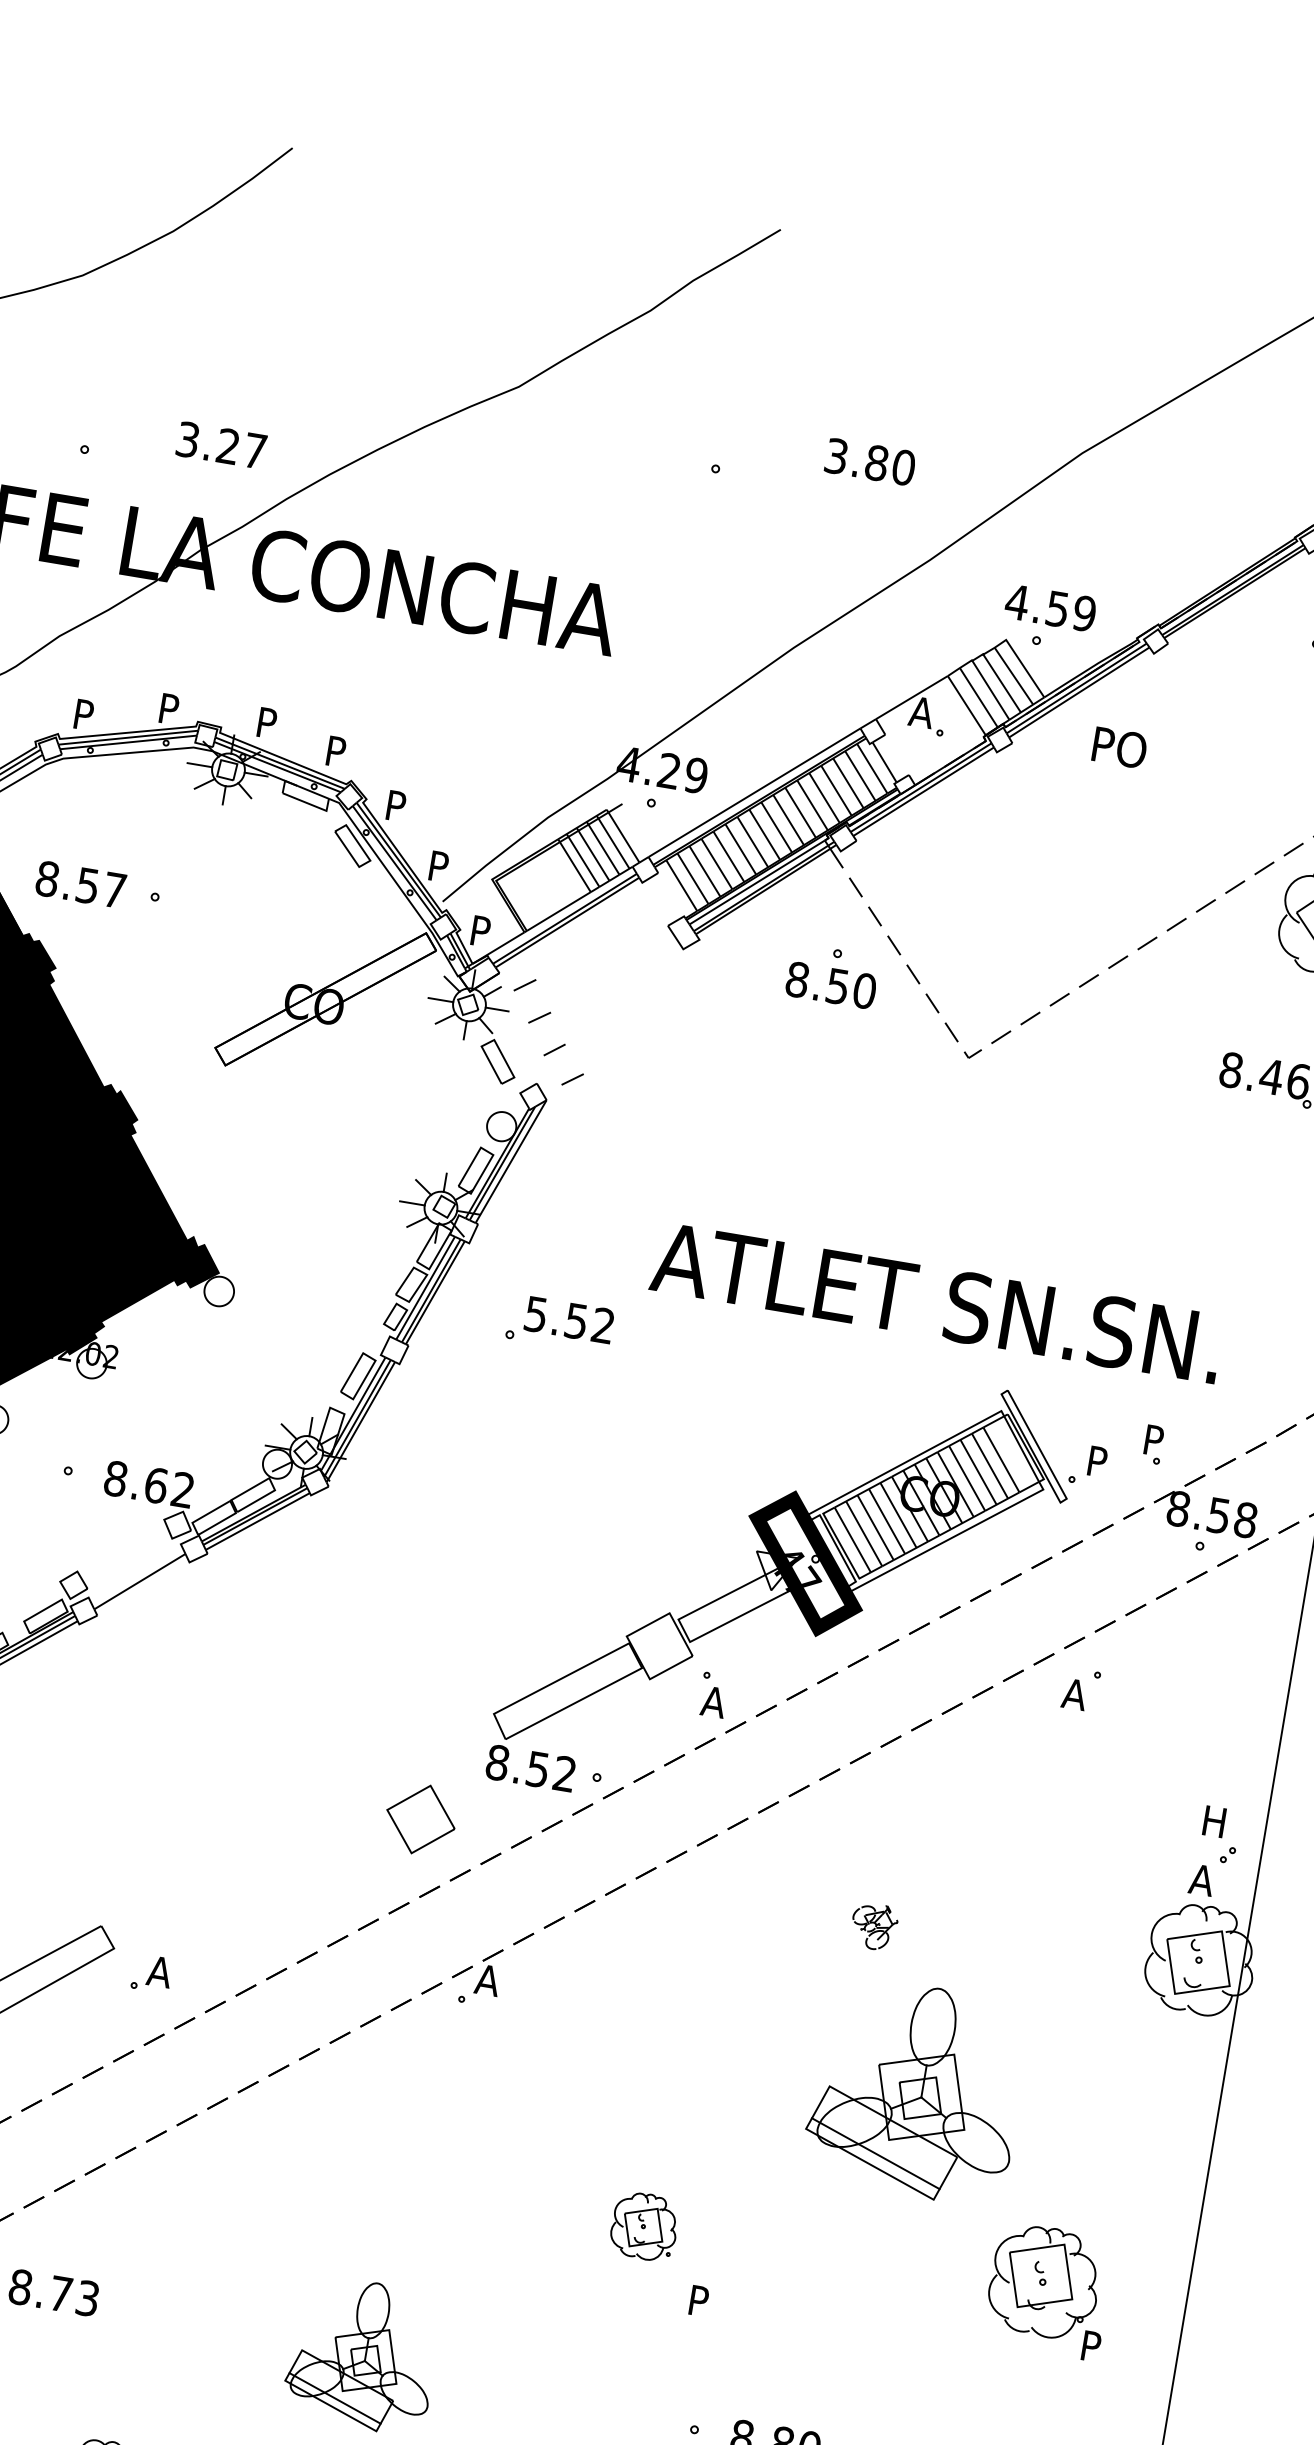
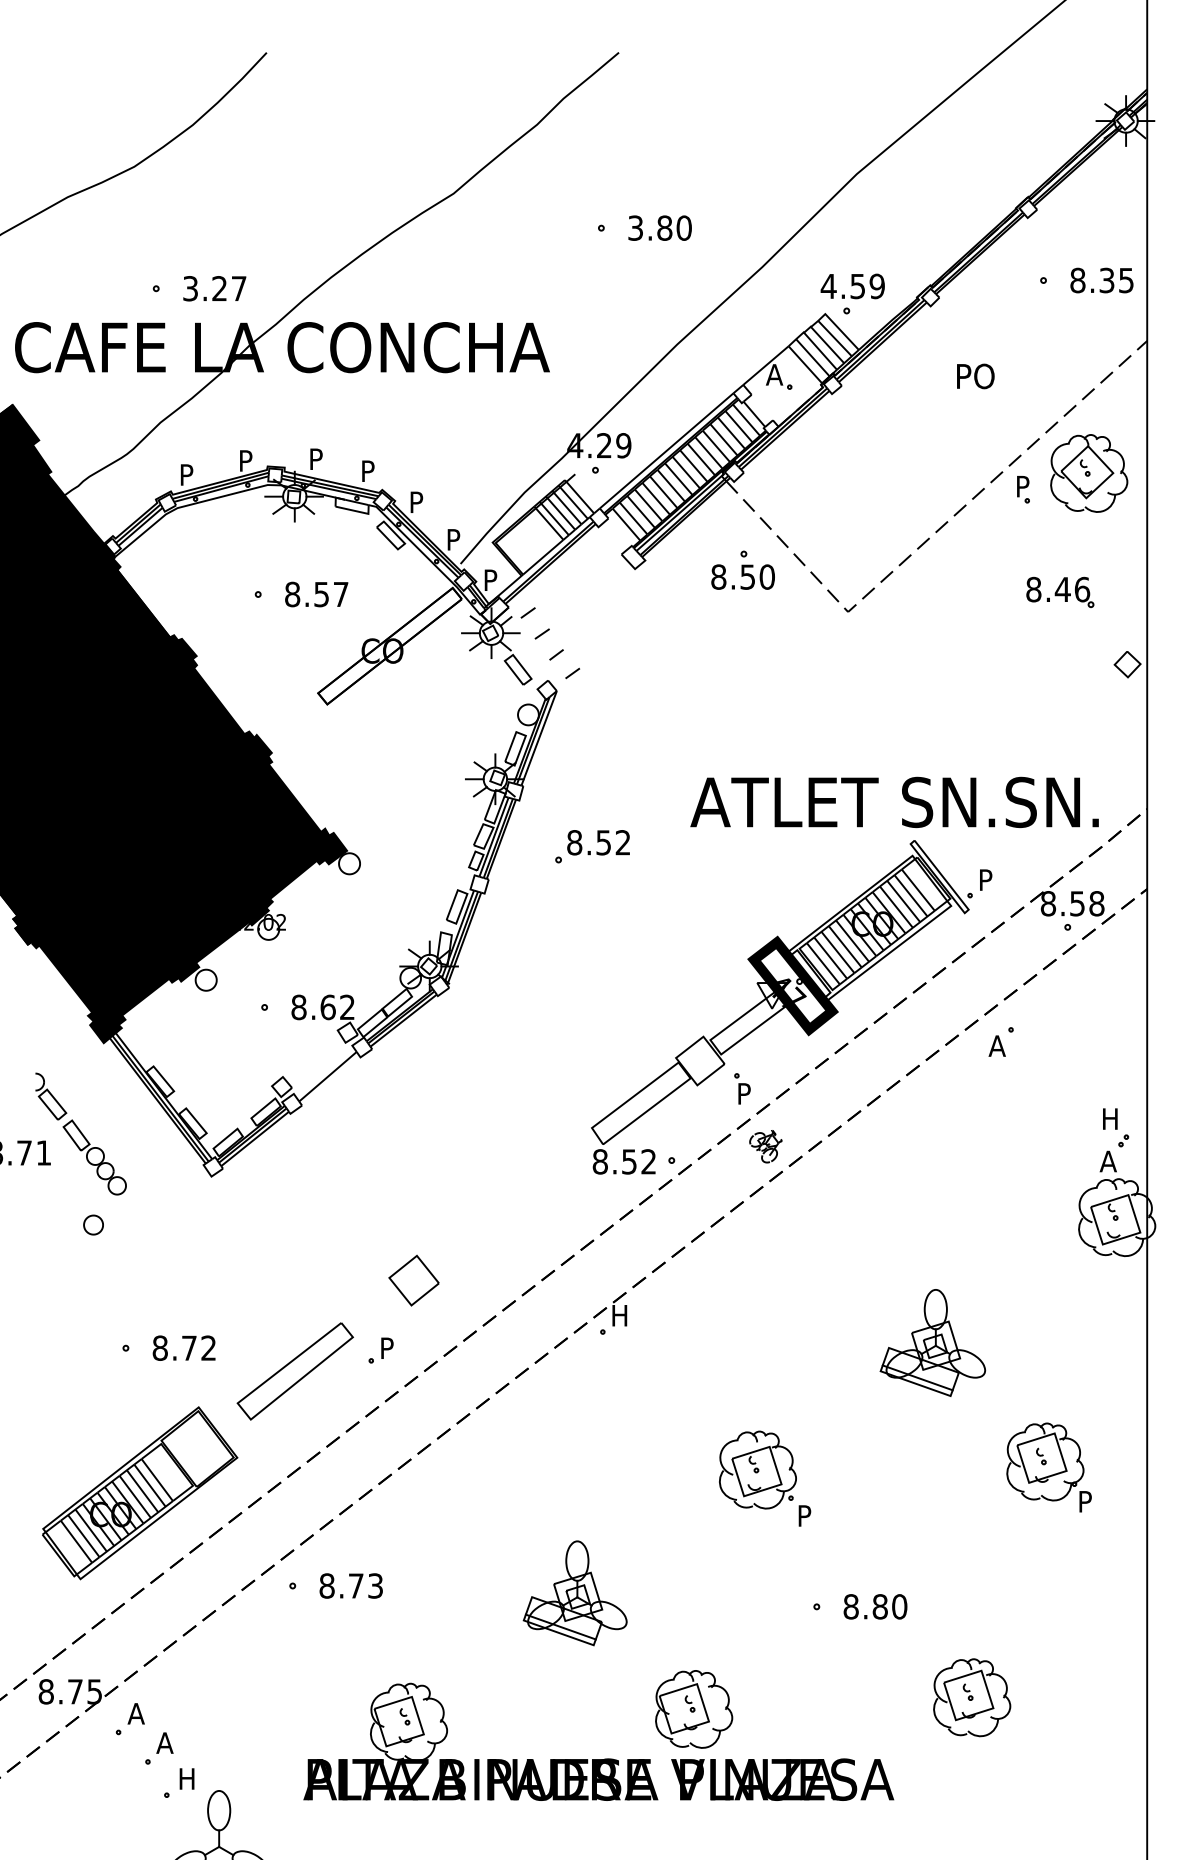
text: (221, 445) -> (214, 288), moved
text: (869, 460) -> (659, 227), moved
text: (1119, 747) -> (975, 376), moved
text: (80, 884) -> (316, 594), moved
text: (936, 1302) -> (894, 802), moved
text: (535, 1314) -> (574, 842), 5.52 -> 8.52
part: (1153, 1444) -> (1023, 489), moved
text: (713, 1701) -> (744, 1093), A -> P
part: (420, 1819) -> (413, 1280), moved
part: (873, 1926) -> (765, 1146), moved
text: (159, 1970) -> (387, 1347), A -> P
text: (487, 1979) -> (618, 1315), A -> H
part: (916, 2090) -> (932, 1342), size x0.71
part: (644, 2225) -> (757, 1469), size x1.67

